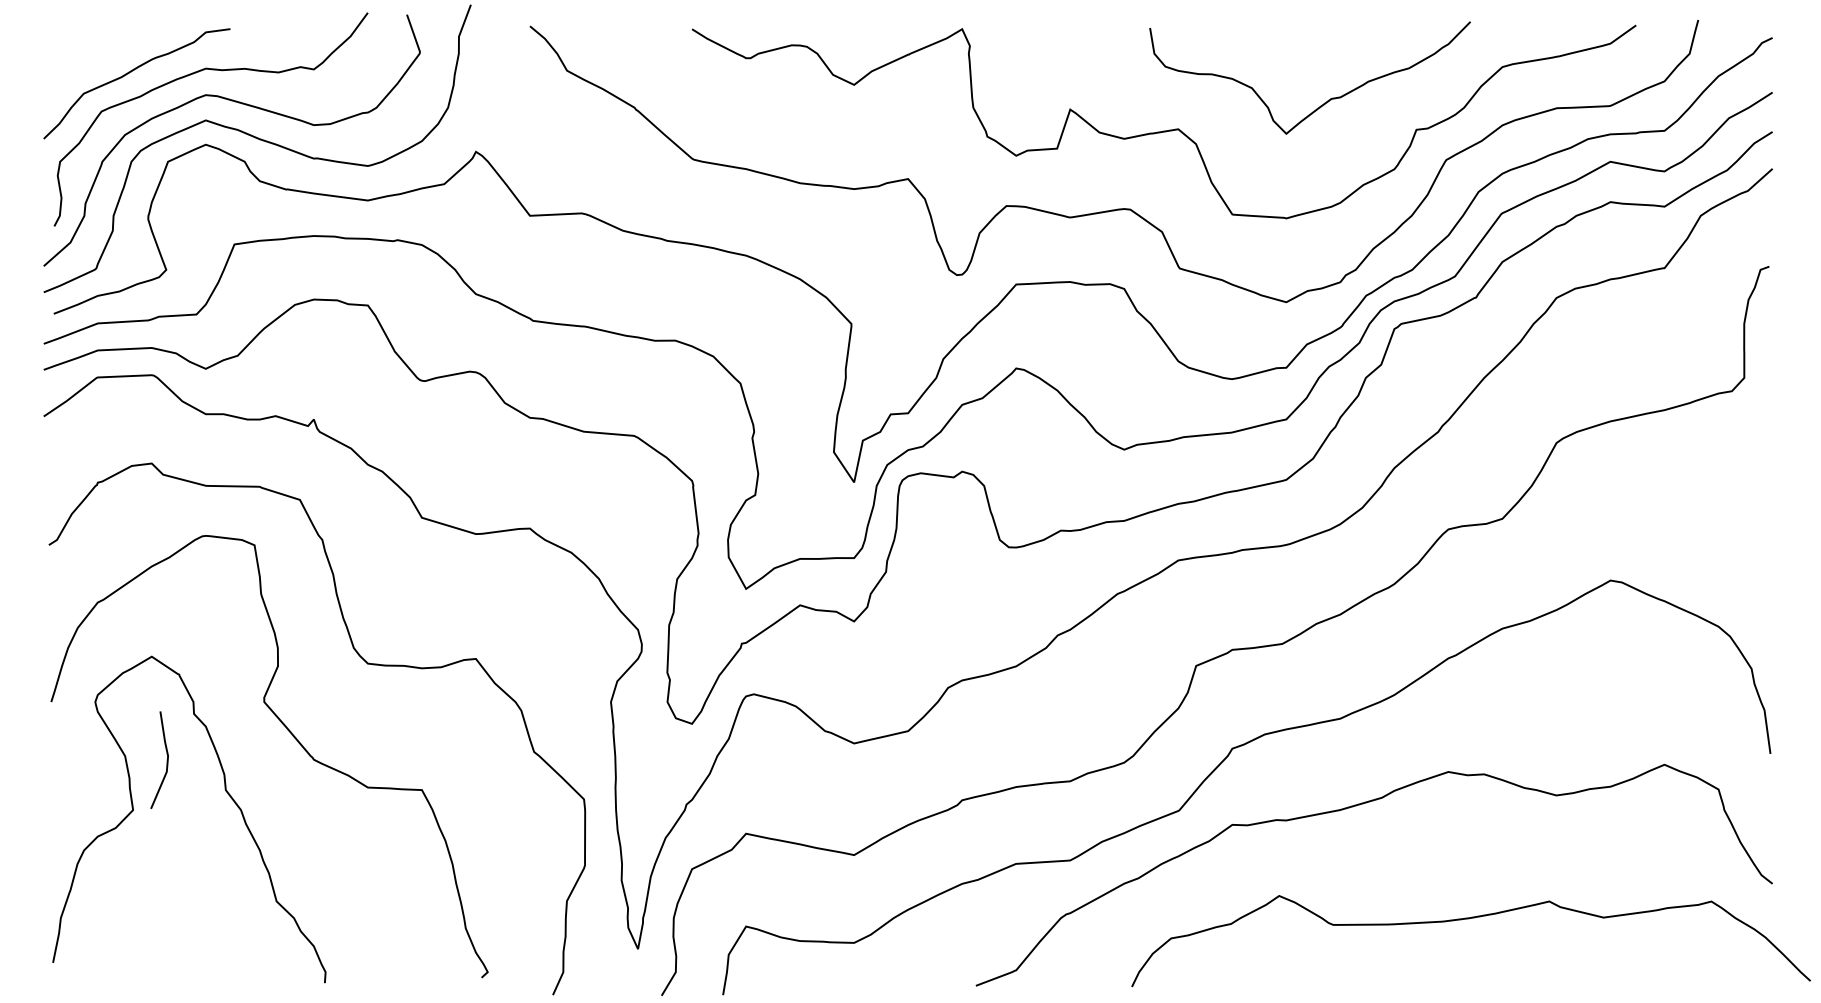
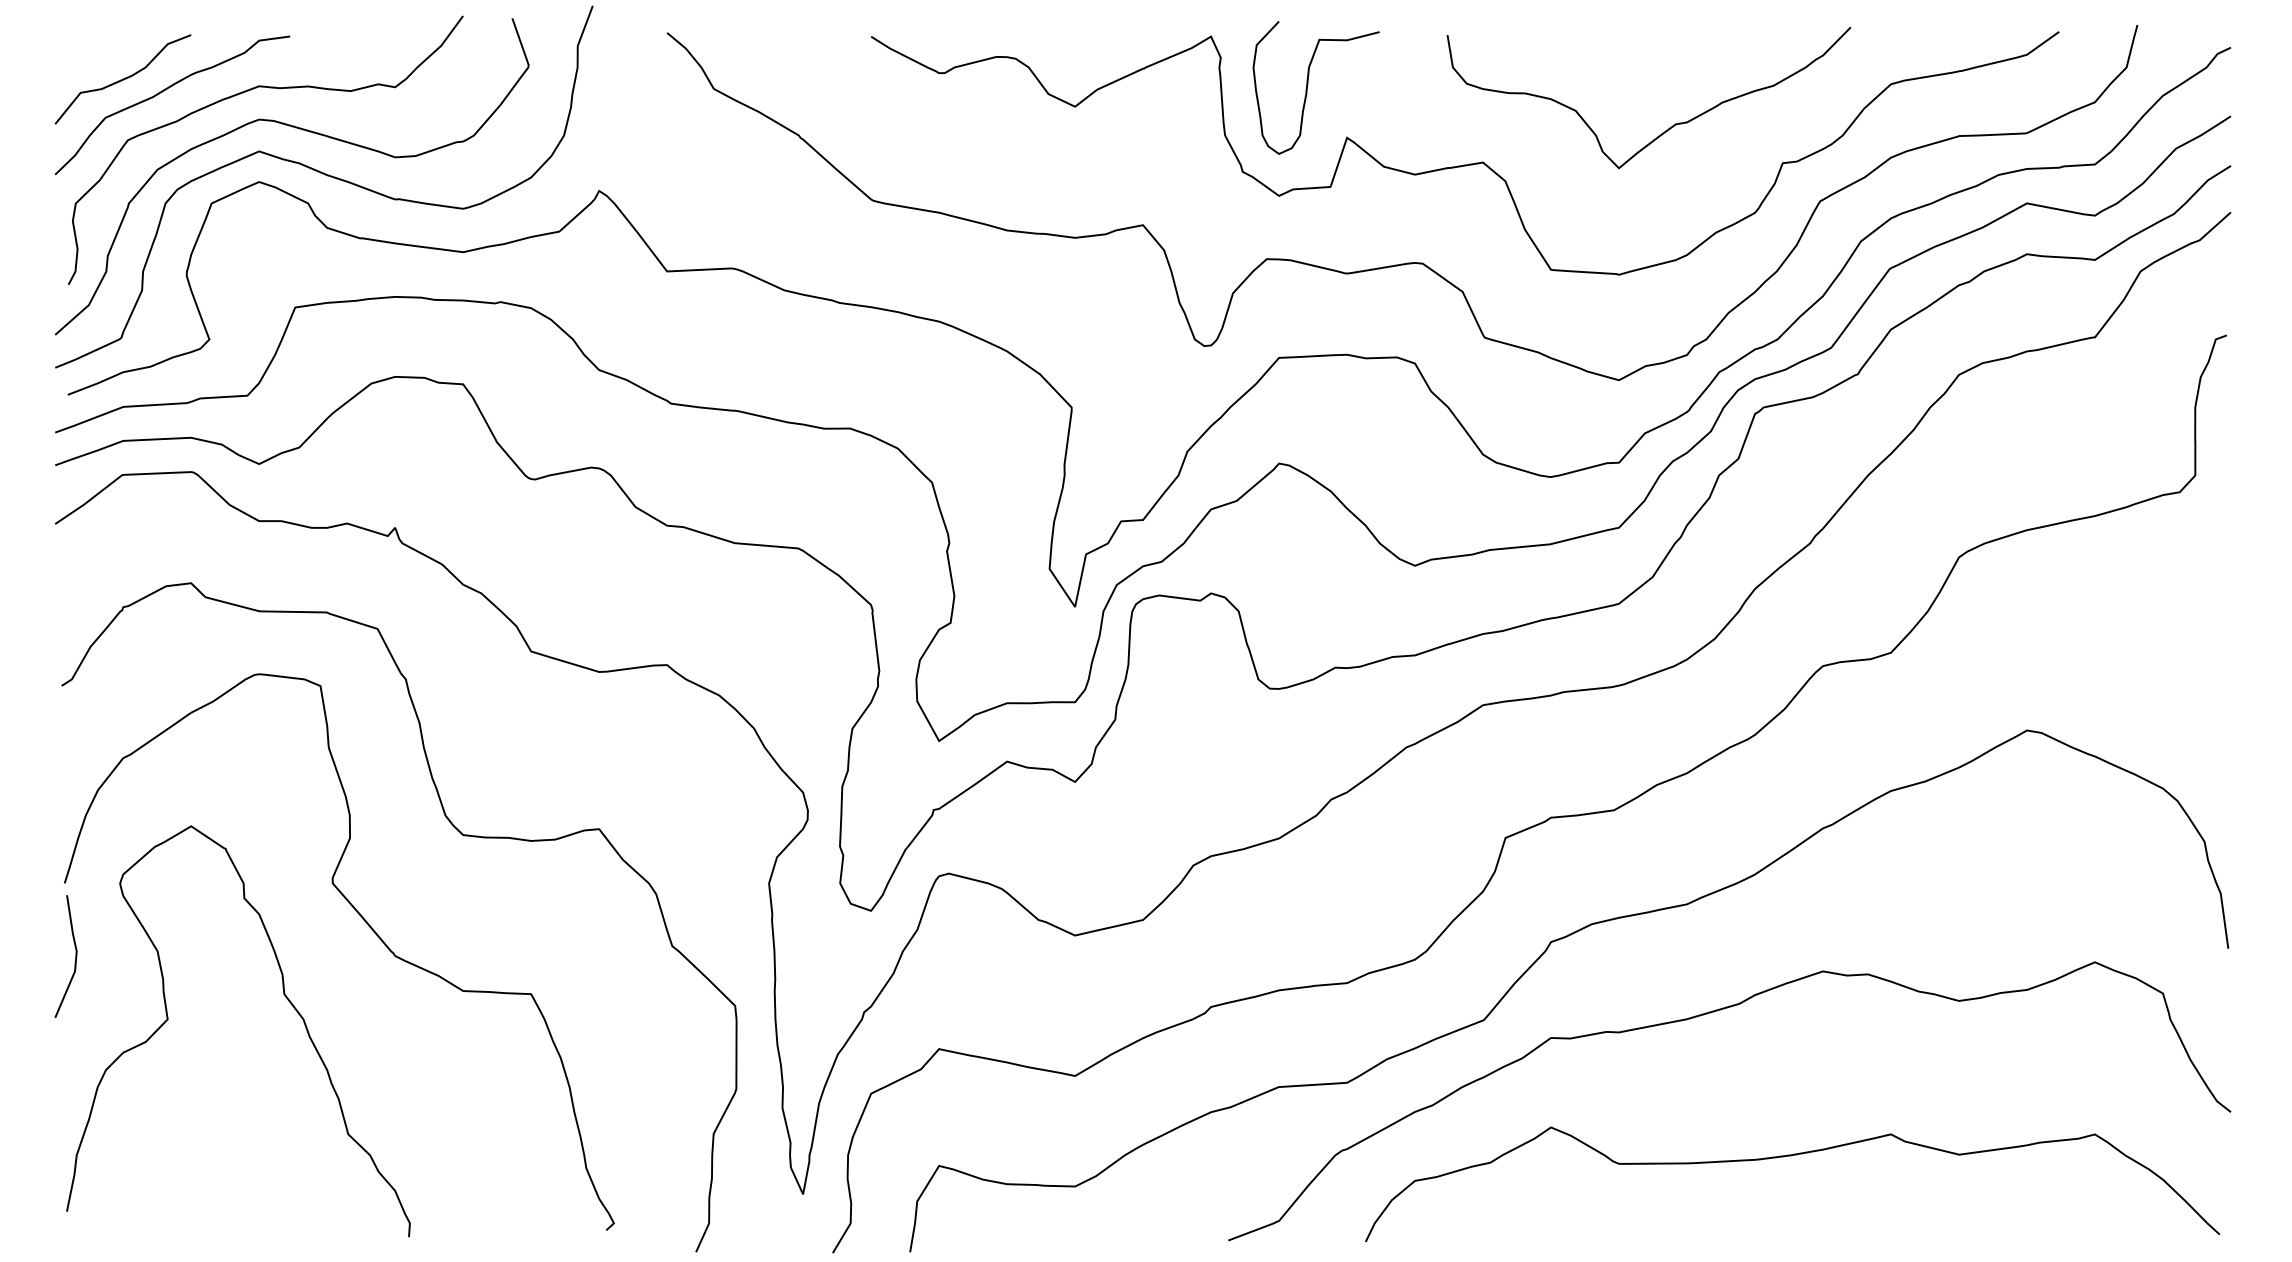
curve: (97, 63) -> (122, 79), added
curve: (1039, 68) -> (1308, 85), added
line: (167, 760) -> (75, 956), moved
curve: (1470, 919) -> (1791, 1156), moved

